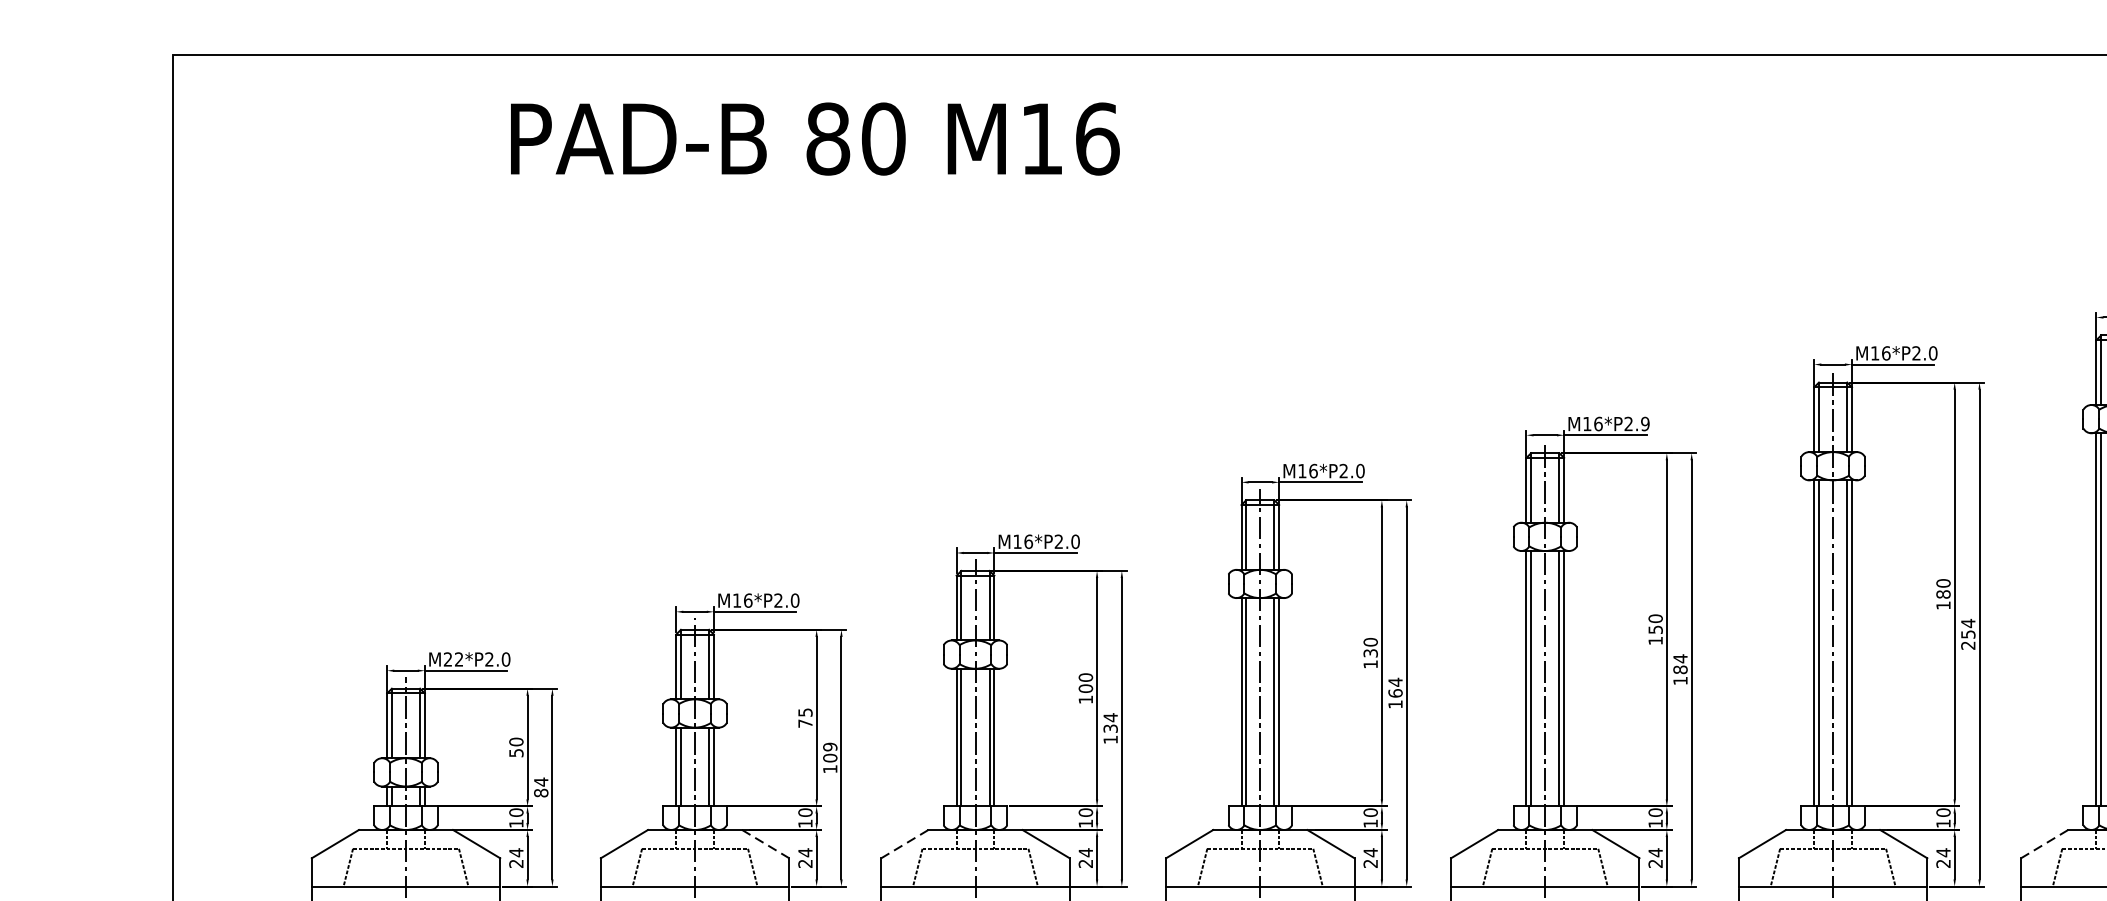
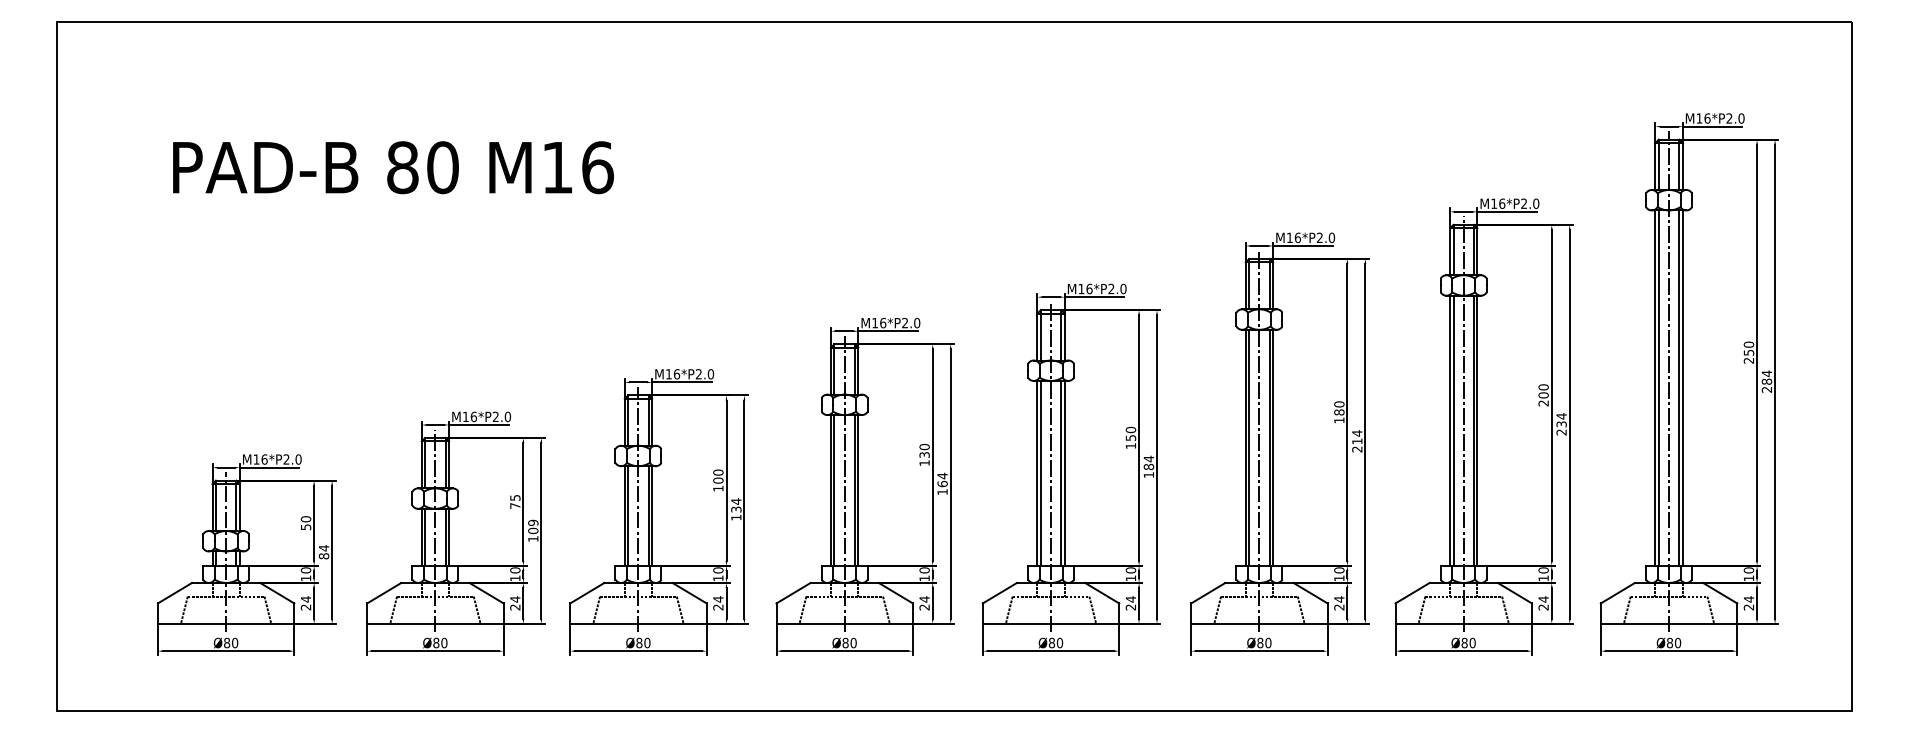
text: (815, 138) -> (393, 167), moved
text: (1645, 424) -> (1123, 289), M16*P2.9 -> M16*P2.0
text: (1968, 634) -> (1357, 441), 254 -> 214
text: (453, 659) -> (260, 459), M22*P2.0 -> M16*P2.0
line: (765, 844) -> (486, 593), dashed -> solid
line: (905, 844) -> (587, 593), dashed -> solid
line: (2044, 844) -> (1412, 593), dashed -> solid

